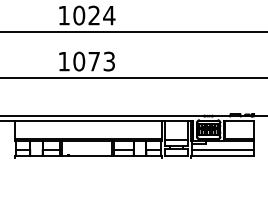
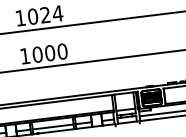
text: (101, 61) -> (56, 52), 1073 -> 1000
line: (86, 150) -> (52, 127), added

